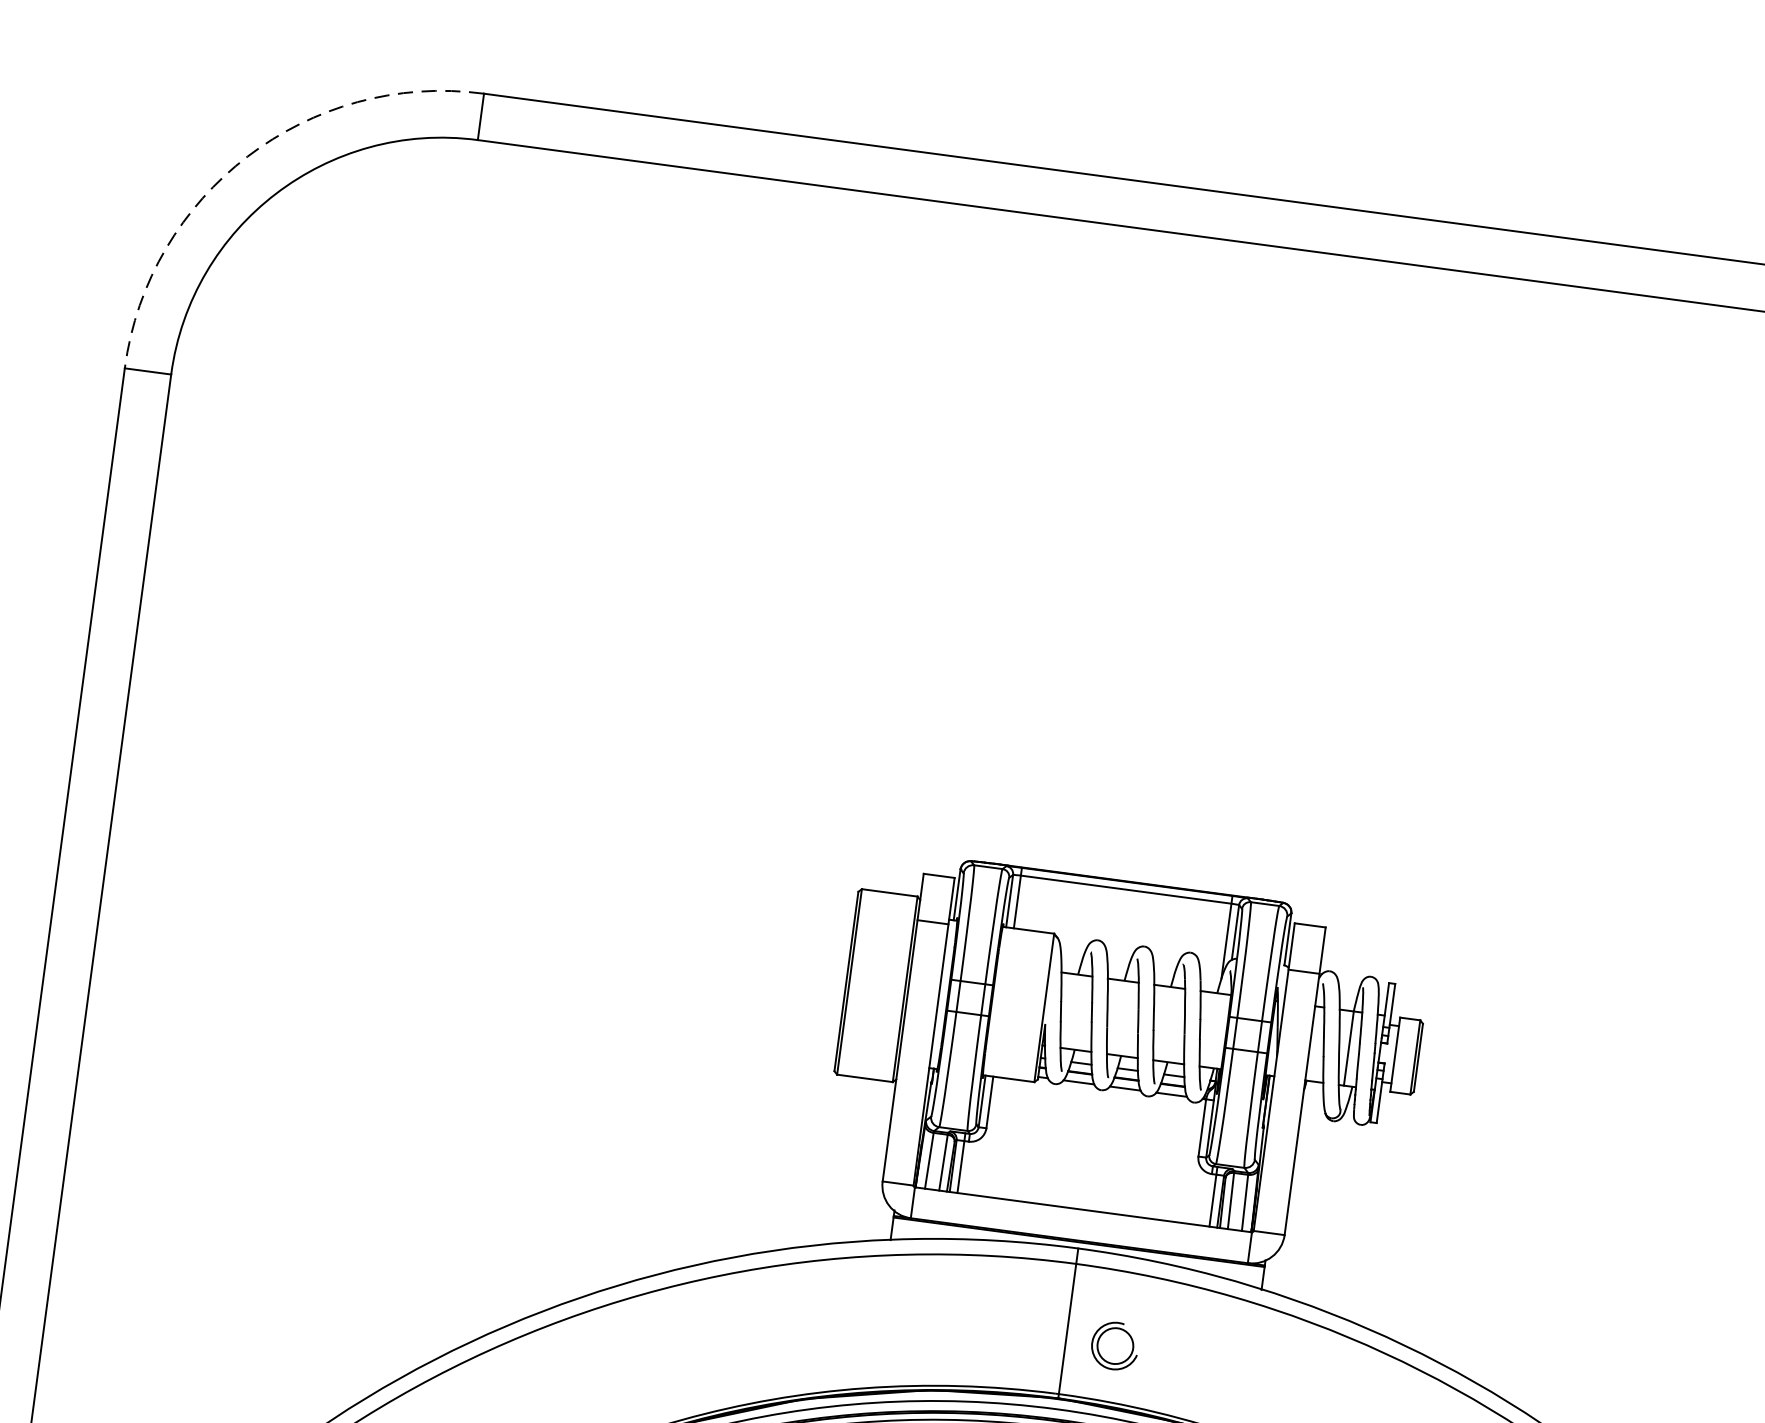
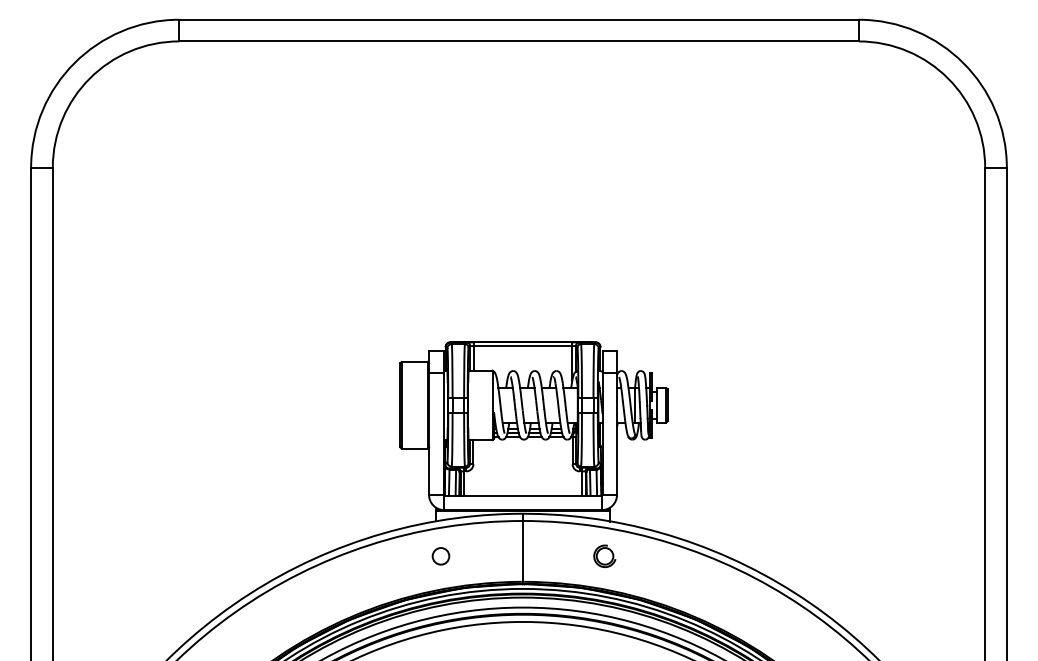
arc: (247, 157) -> (74, 63), dashed -> solid
circle: (889, 1316) -> (440, 556), added
part: (1114, 1346) -> (604, 556), moved

